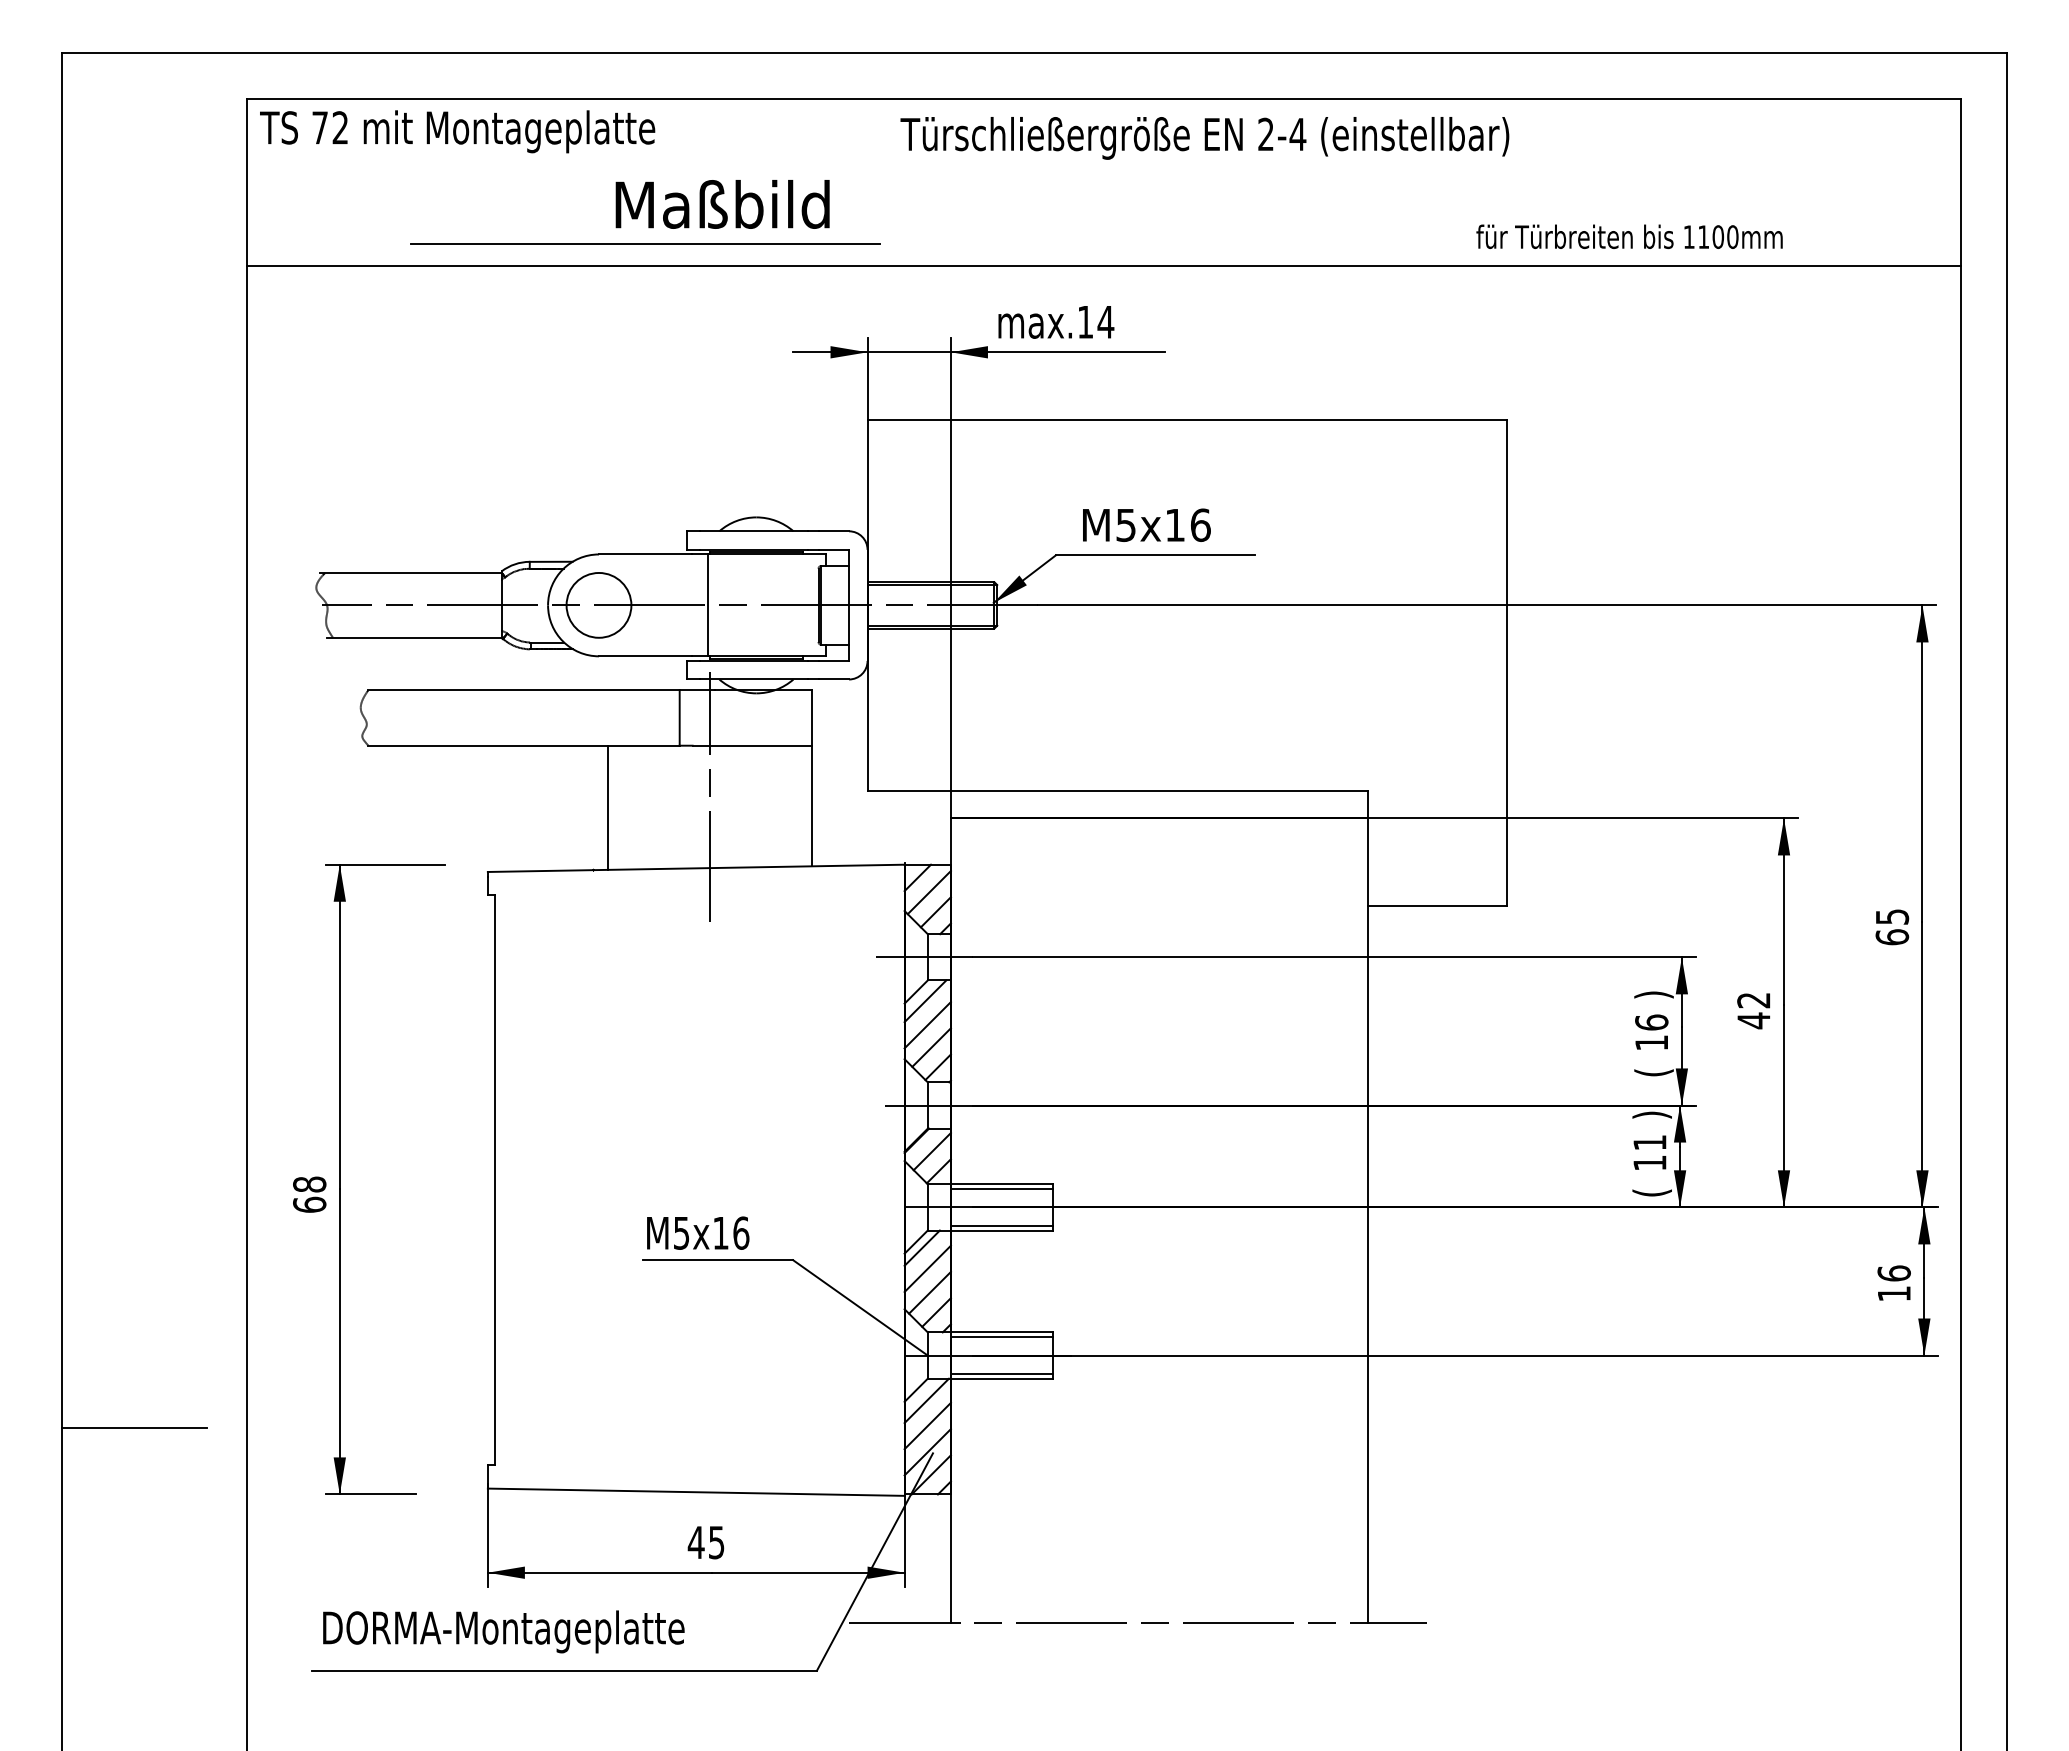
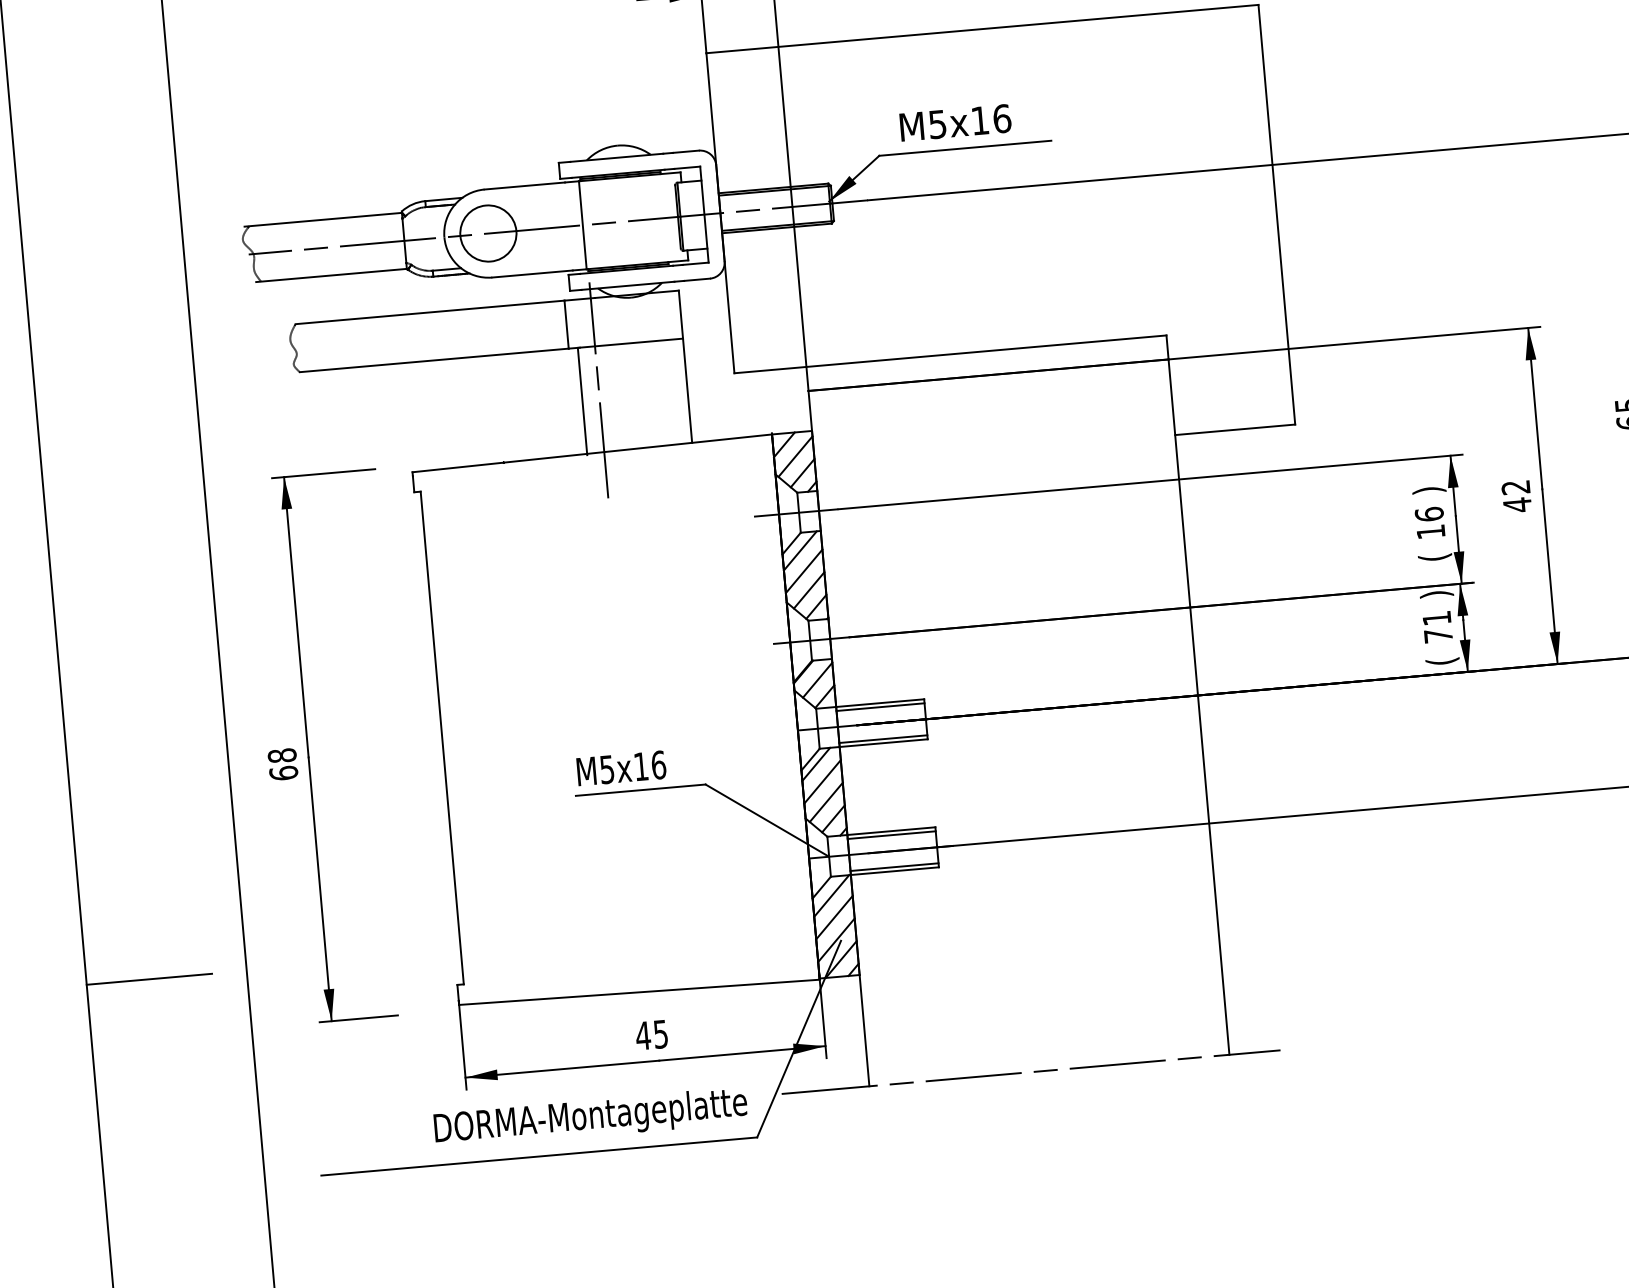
line: (608, 807) -> (582, 401), moved
text: (1649, 1162) -> (1438, 635), 11 -> 71
text: (503, 1631) -> (590, 1117), moved

